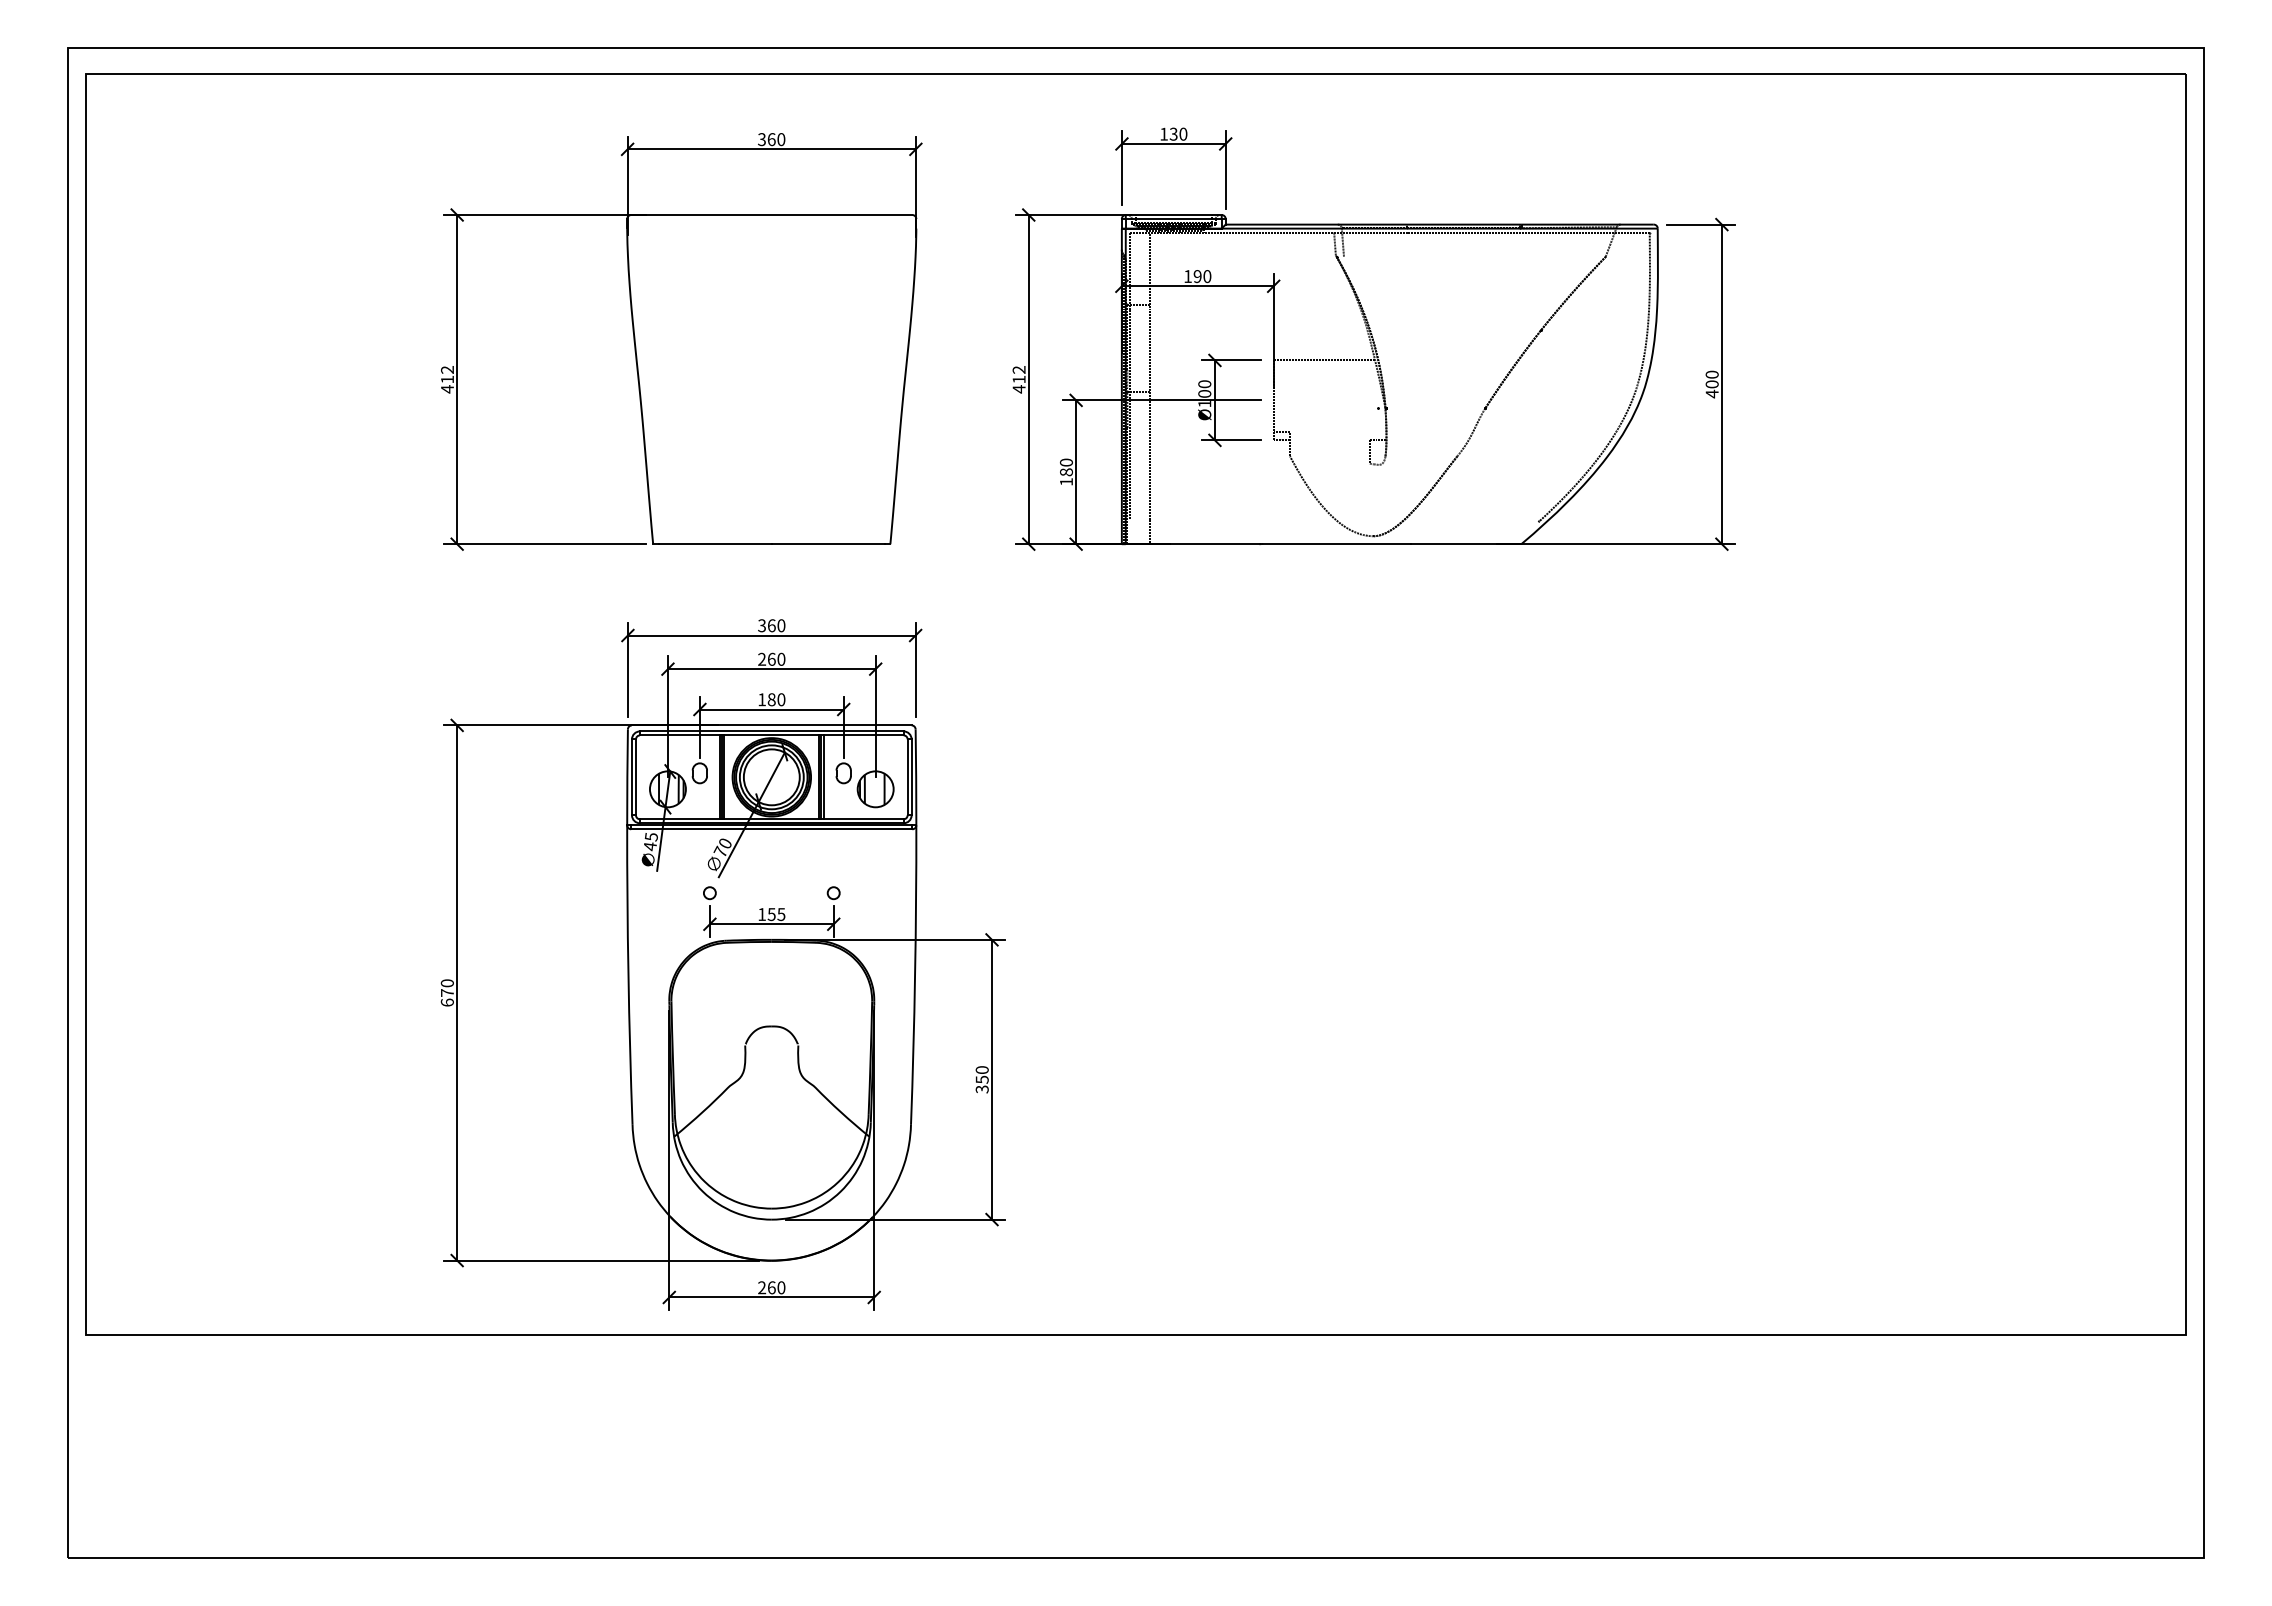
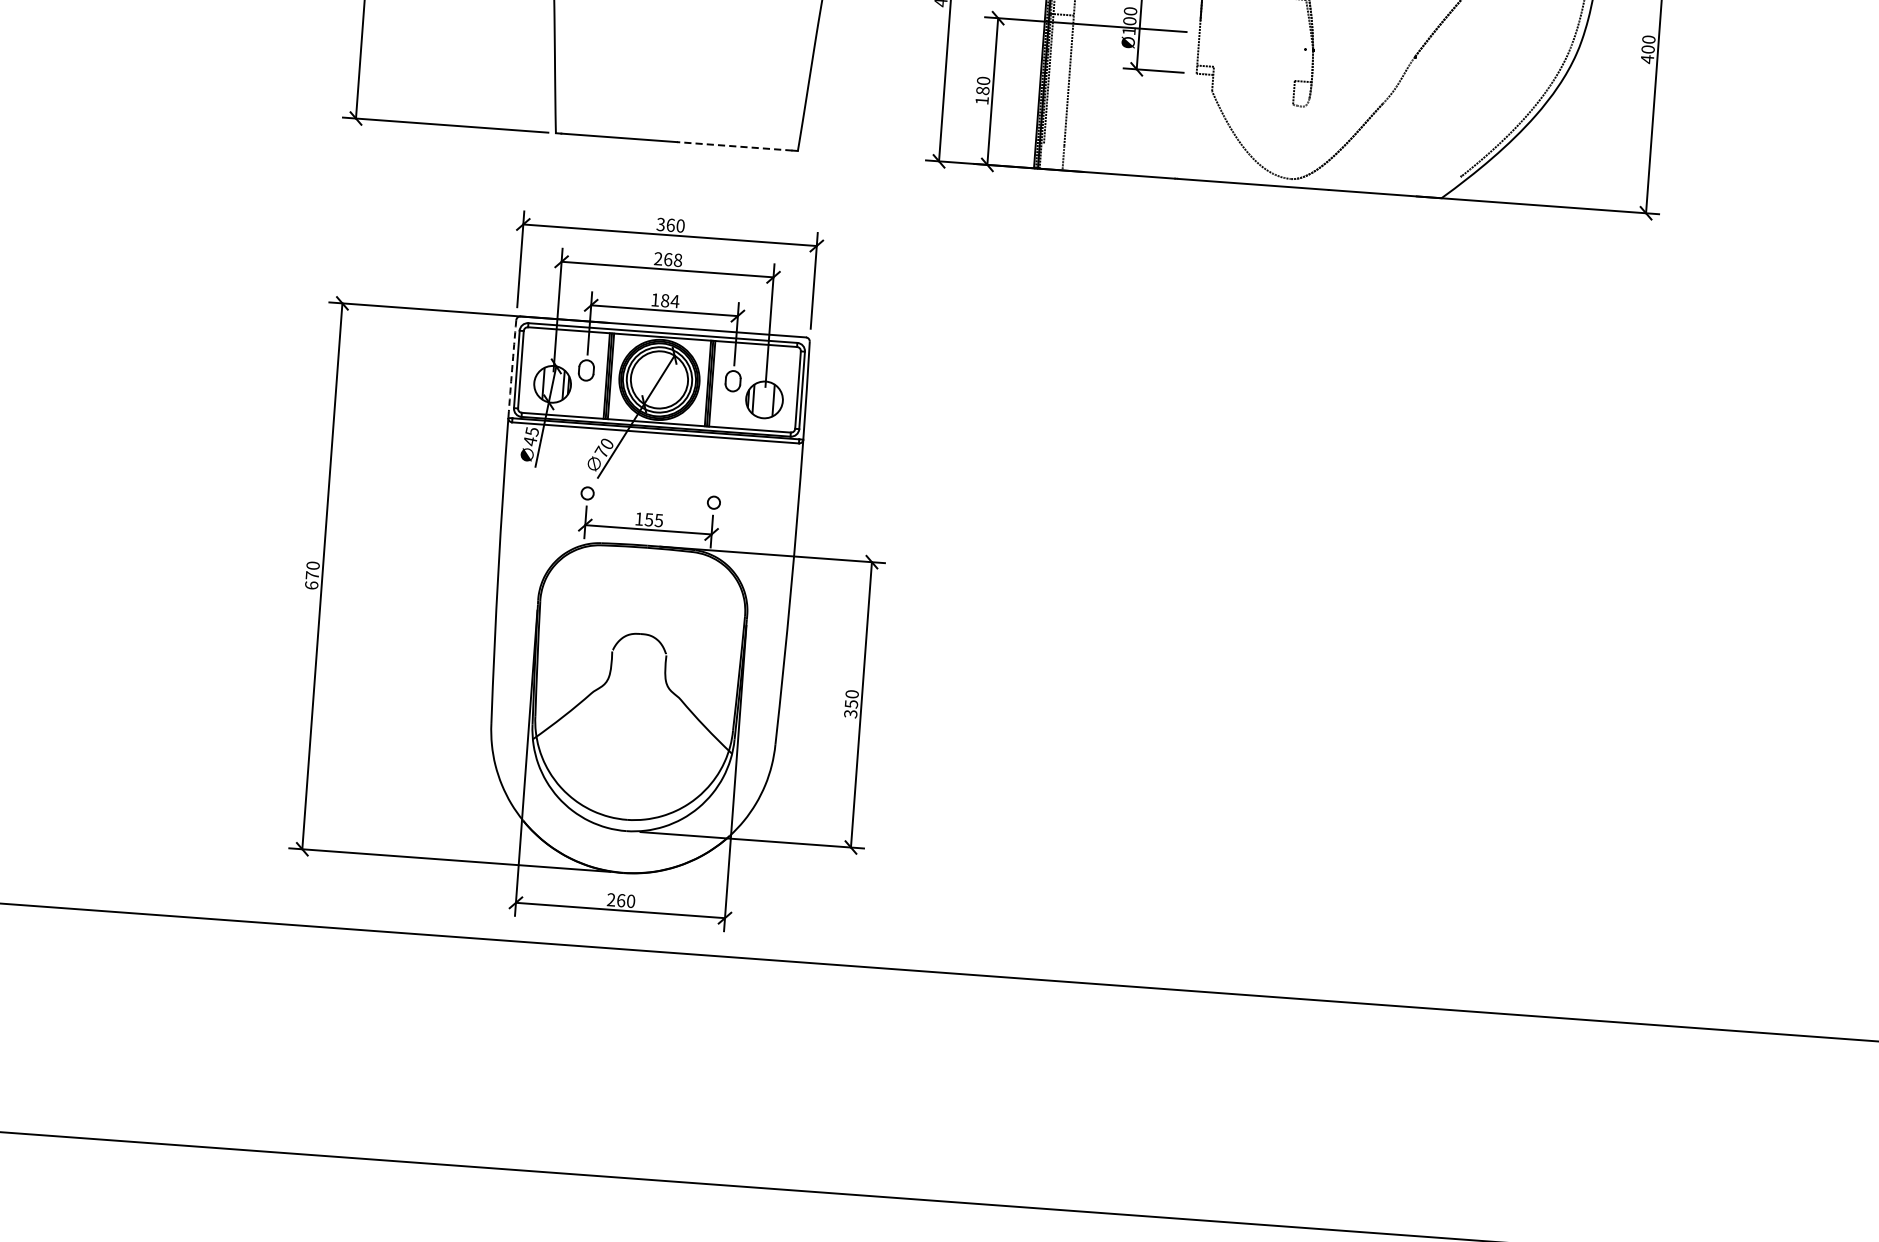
line: (828, 544) -> (734, 146), solid -> dashed
text: (781, 659) -> (678, 260), 260 -> 268
text: (781, 699) -> (675, 301), 180 -> 184
arc: (627, 777) -> (512, 369), solid -> dashed

